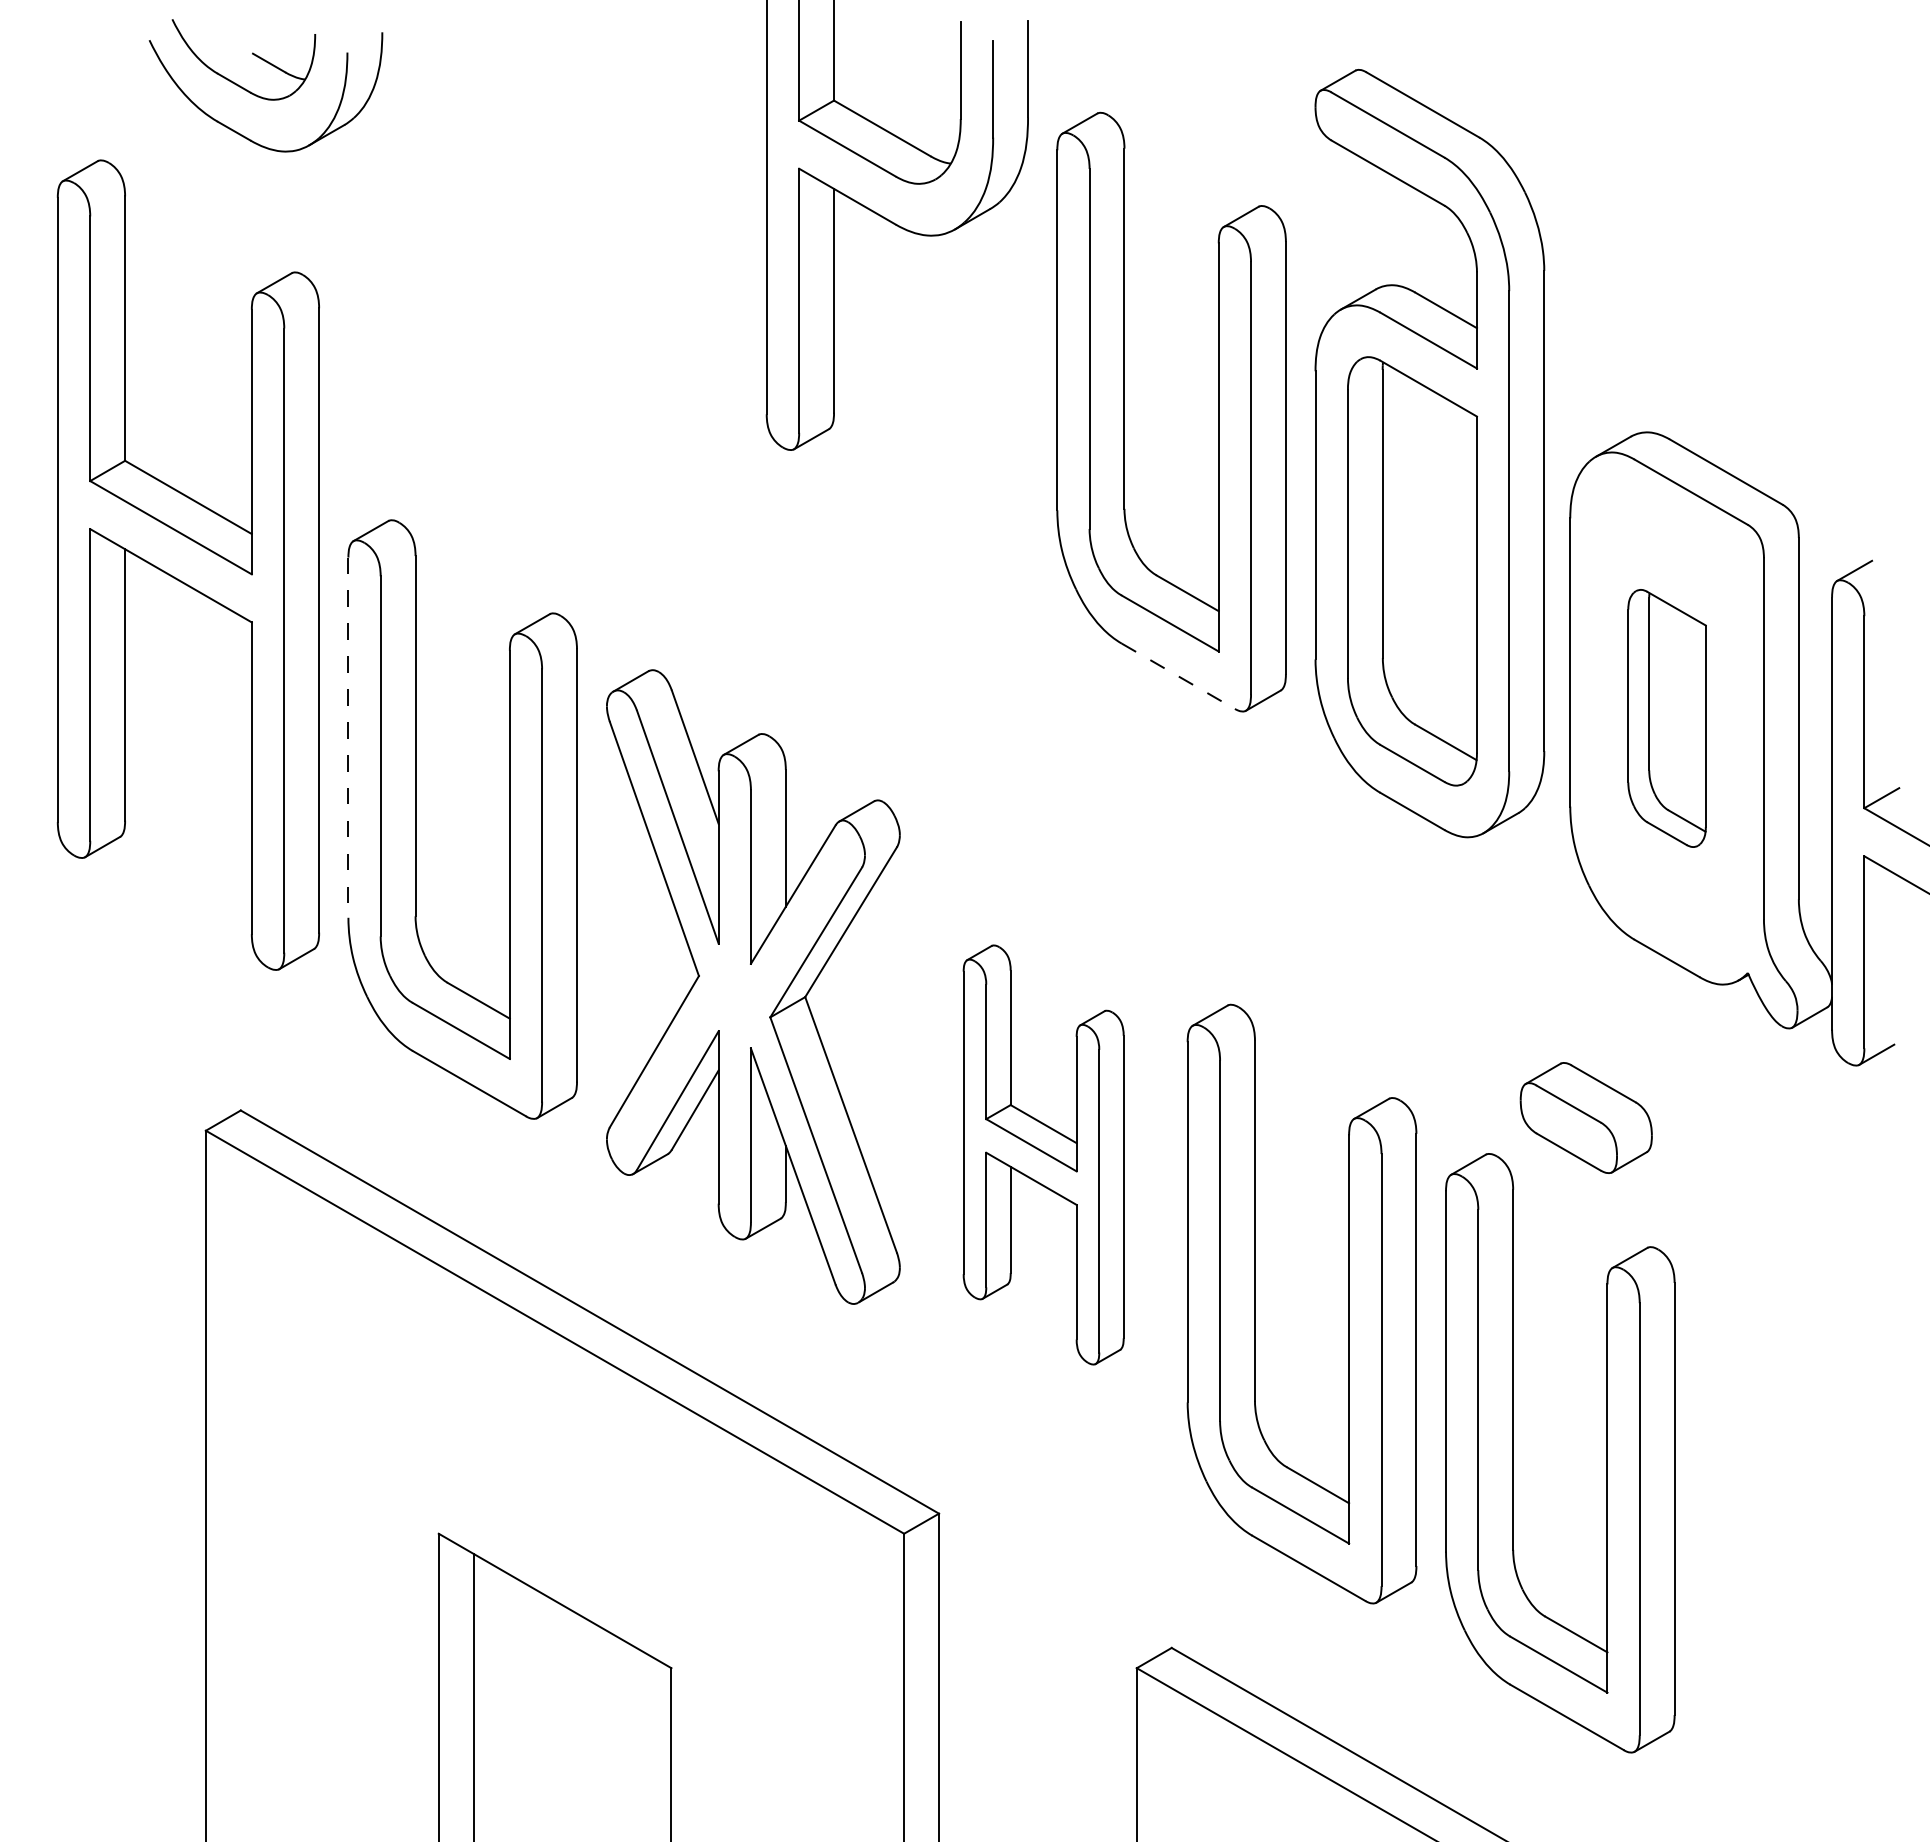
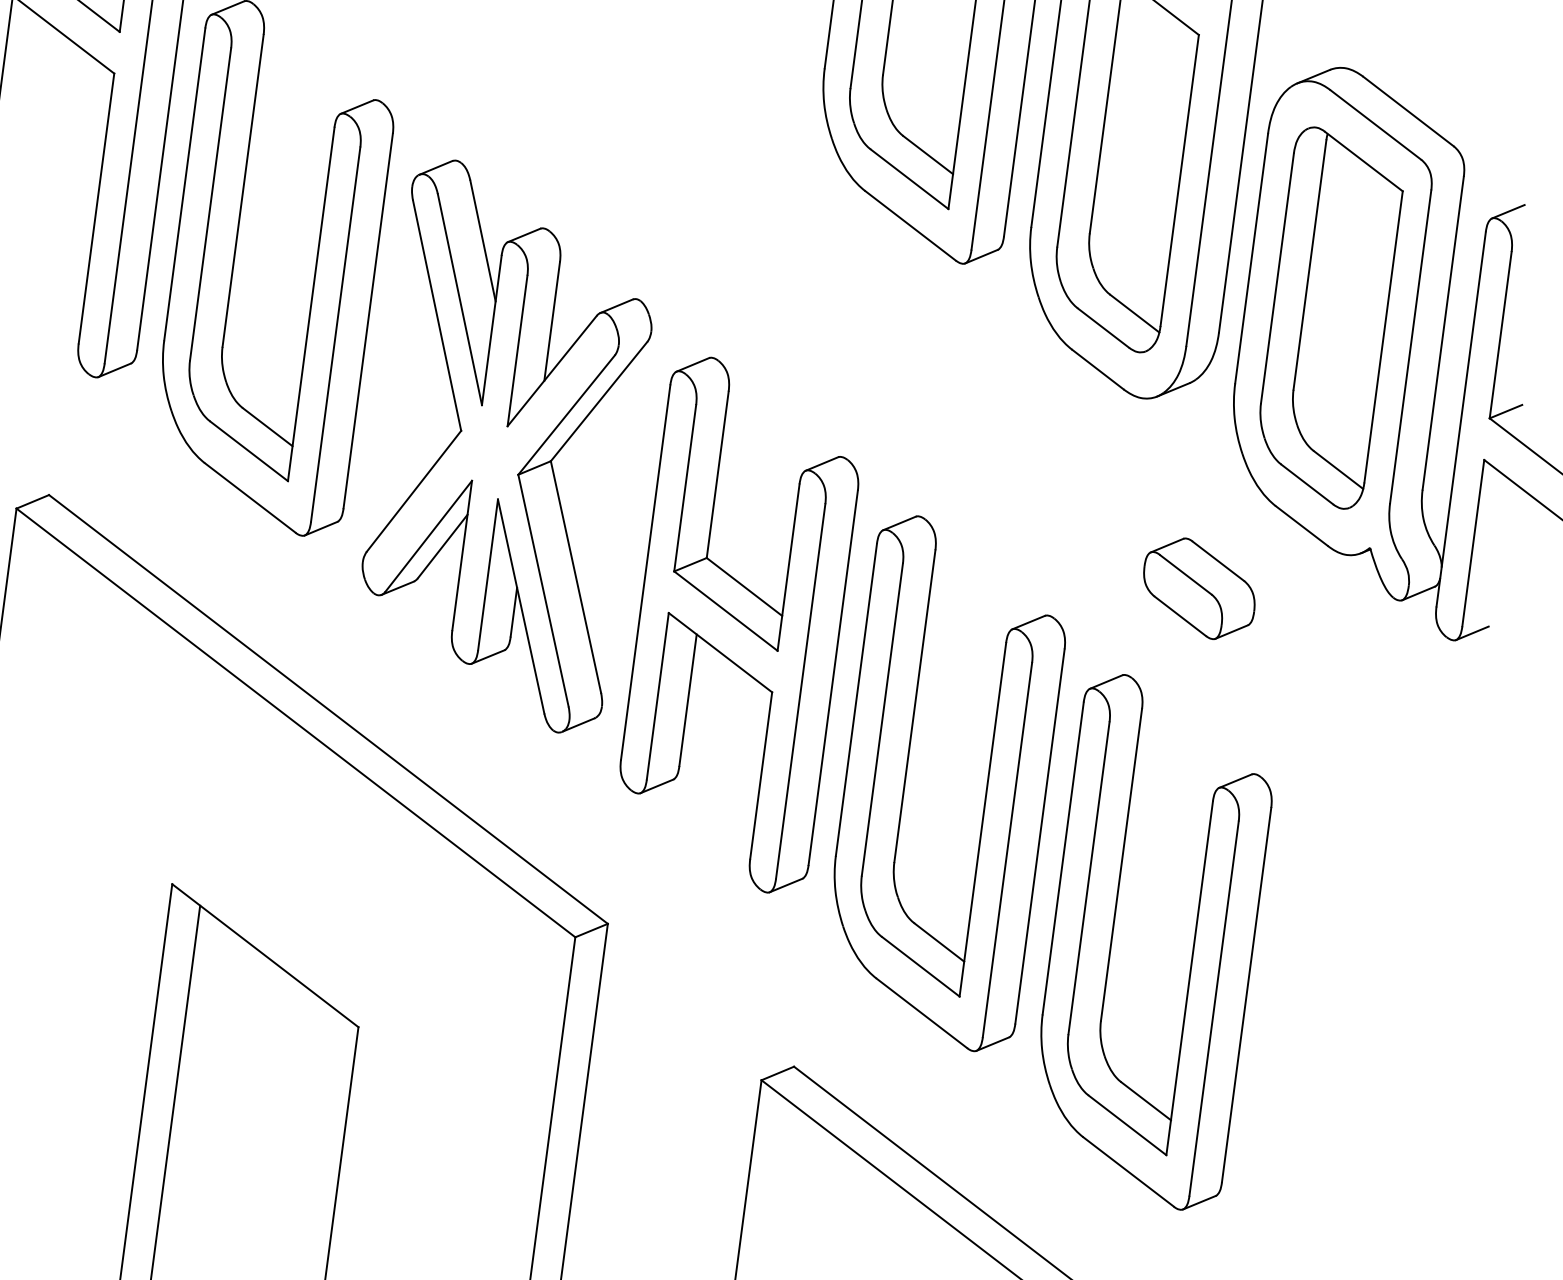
line: (1178, 676) -> (910, 226), dashed -> solid
part: (1666, 718) -> (1328, 318), size x1.67
line: (348, 738) -> (184, 185), dashed -> solid
part: (1585, 1117) -> (1198, 588), moved
part: (1043, 1154) -> (739, 624), size x1.43

